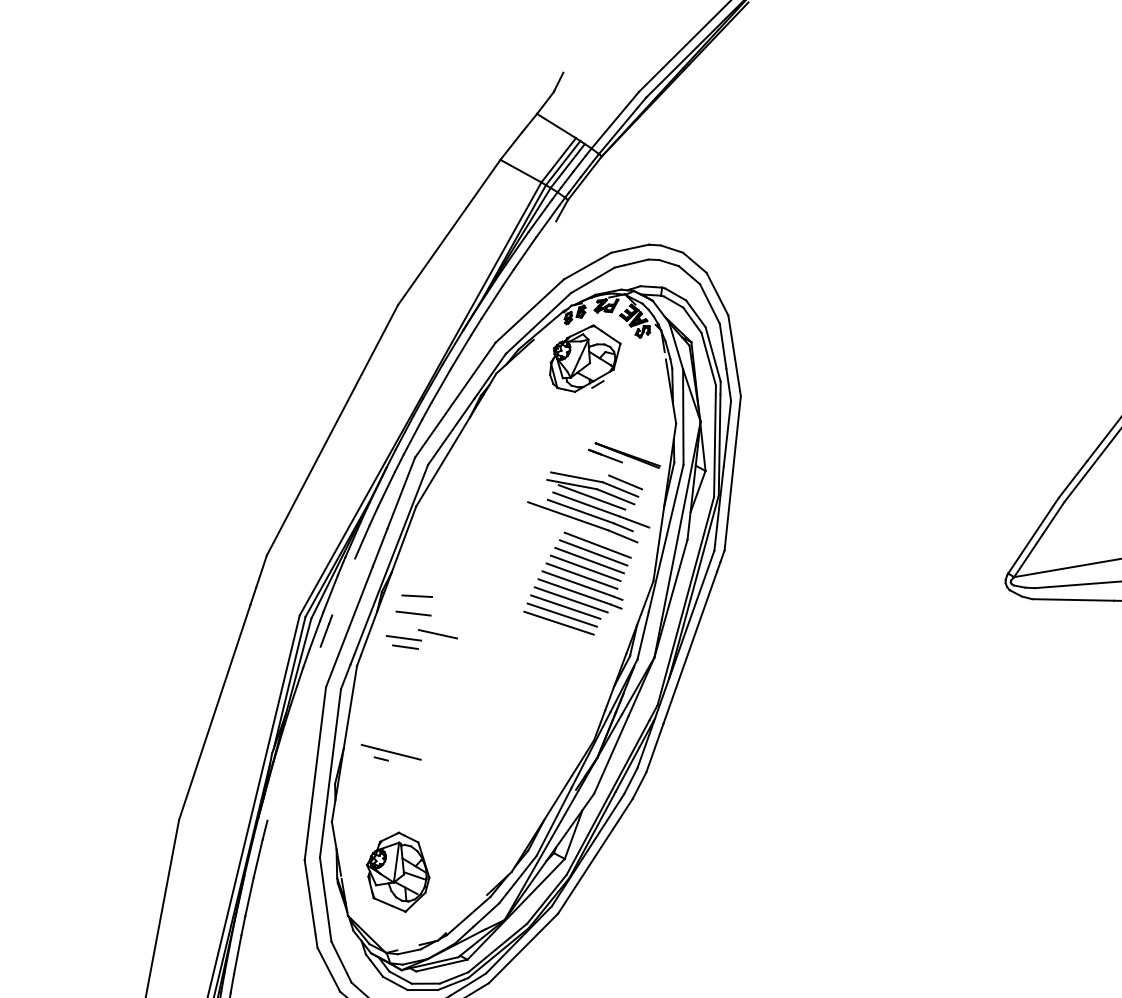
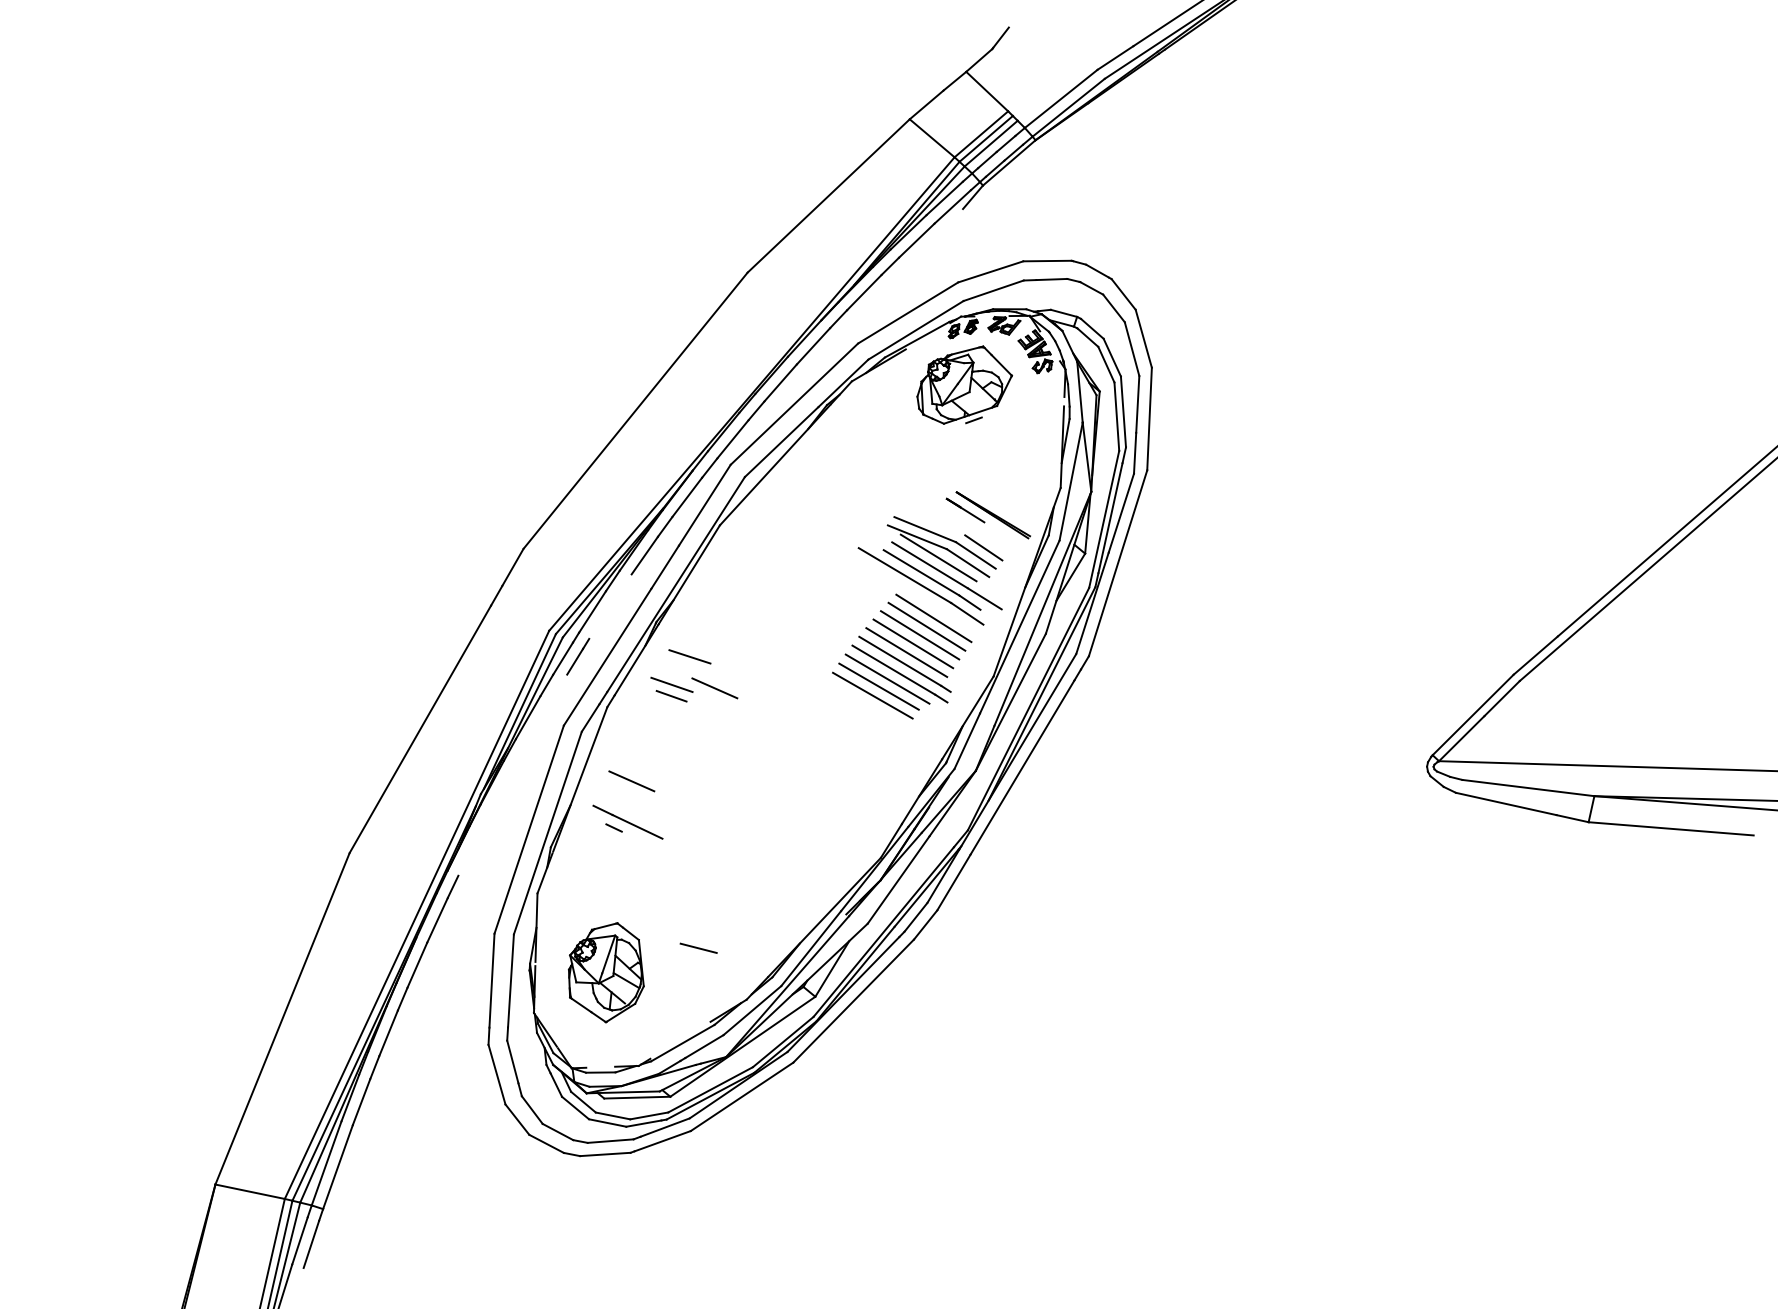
line: (416, 595) -> (698, 947), moved
line: (558, 622) -> (866, 704), removed
line: (387, 719) -> (631, 781), added

